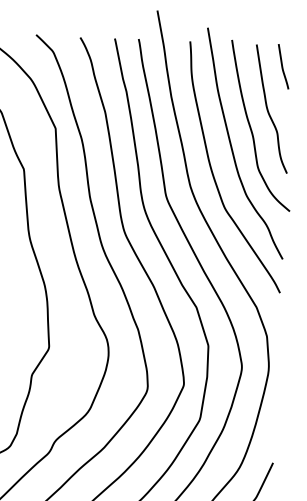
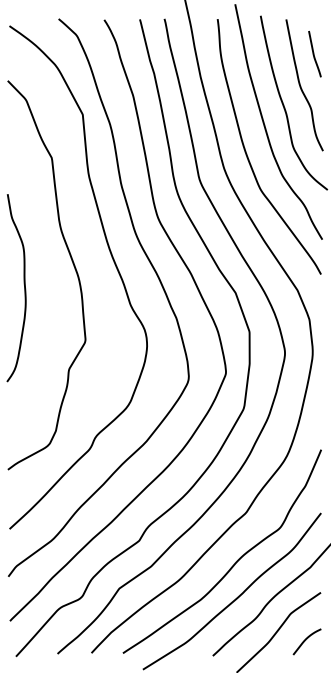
curve: (283, 67) -> (314, 54), moved

